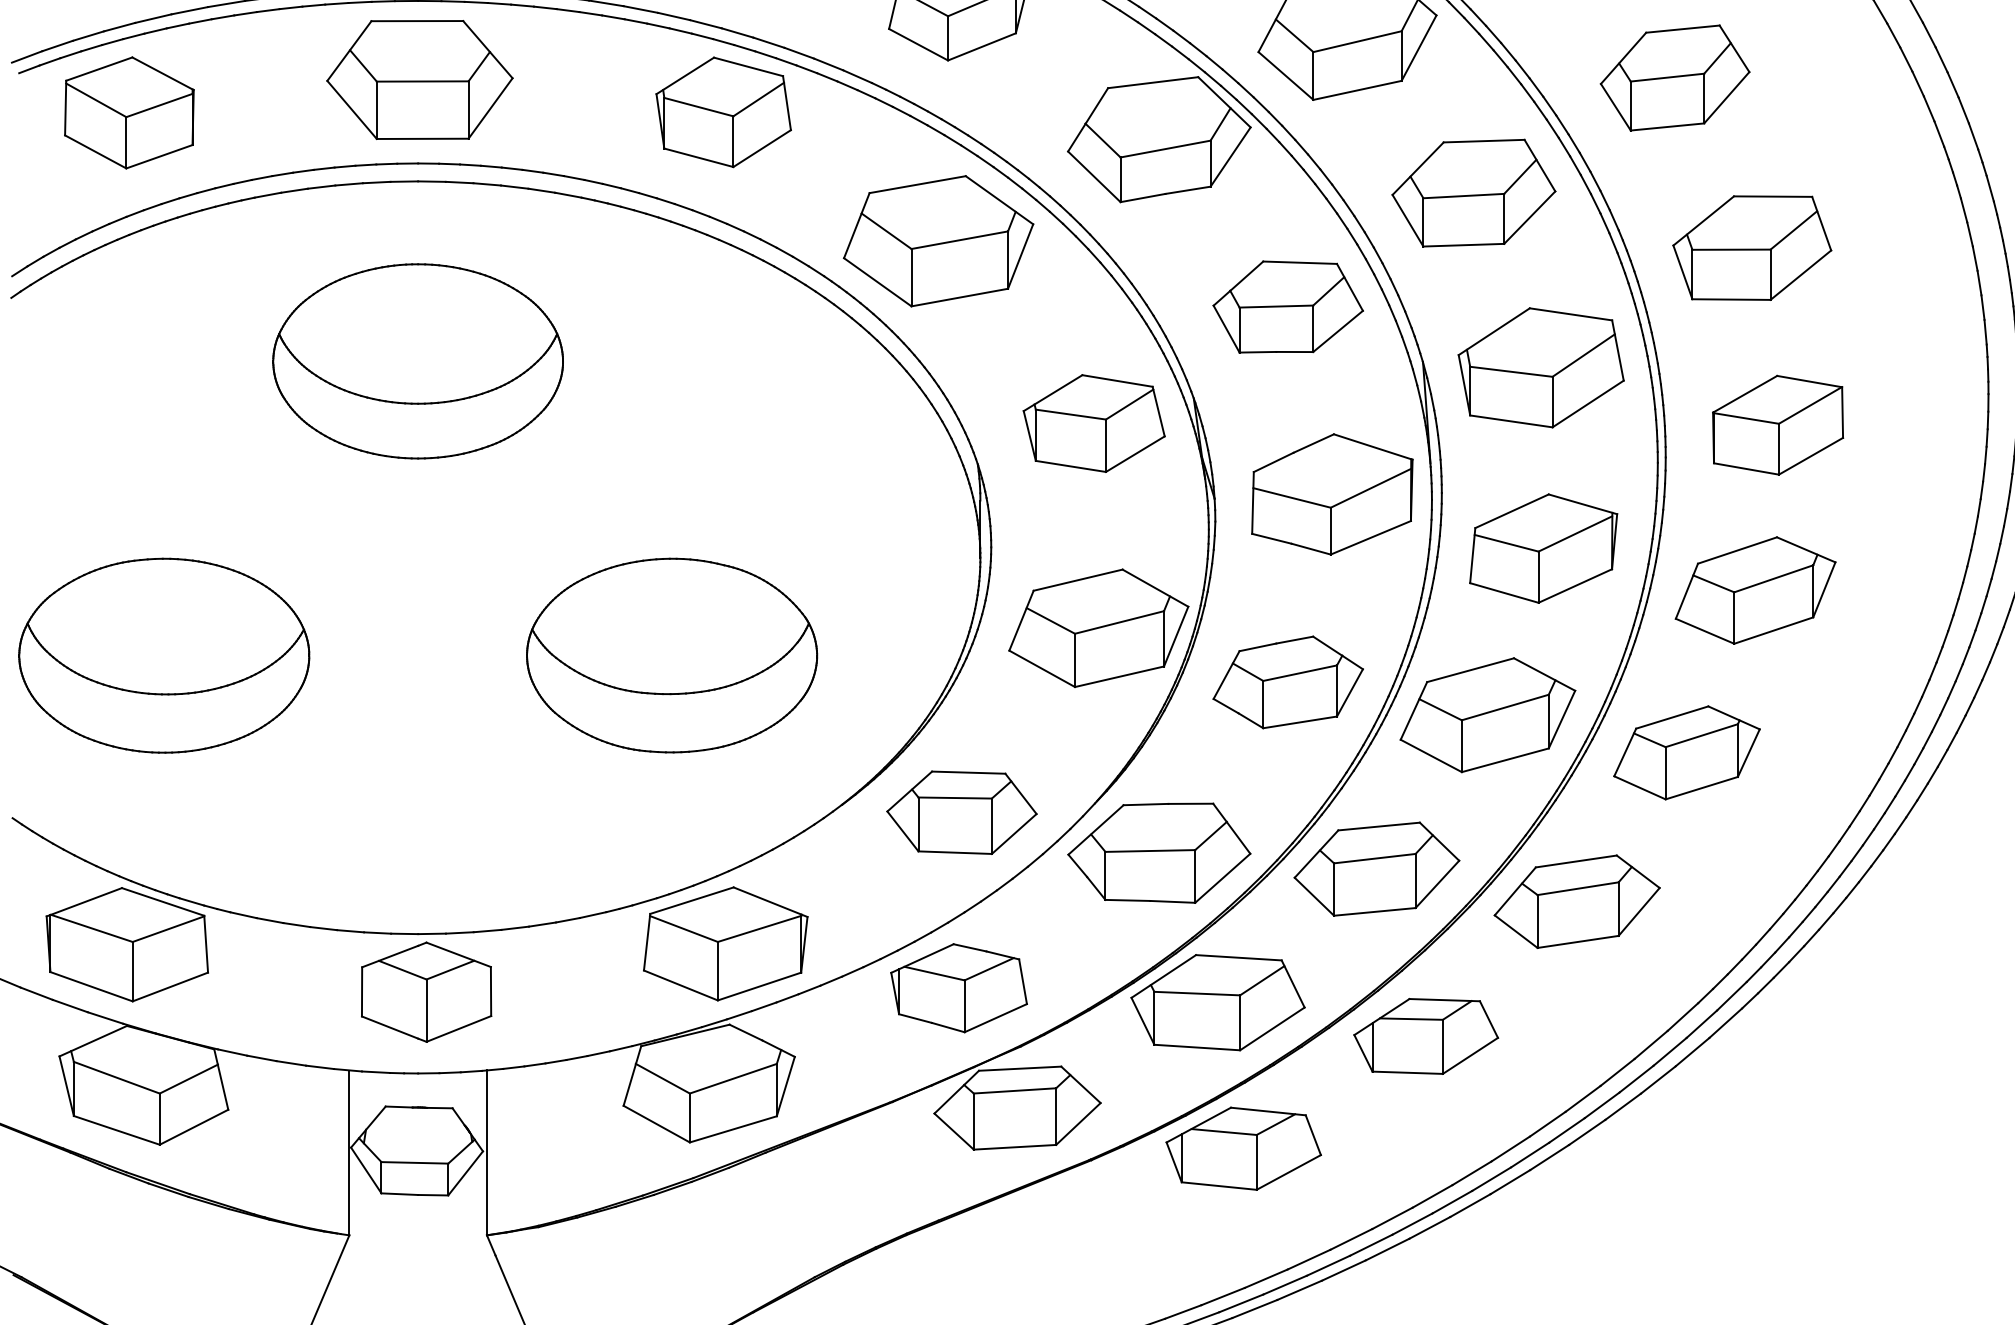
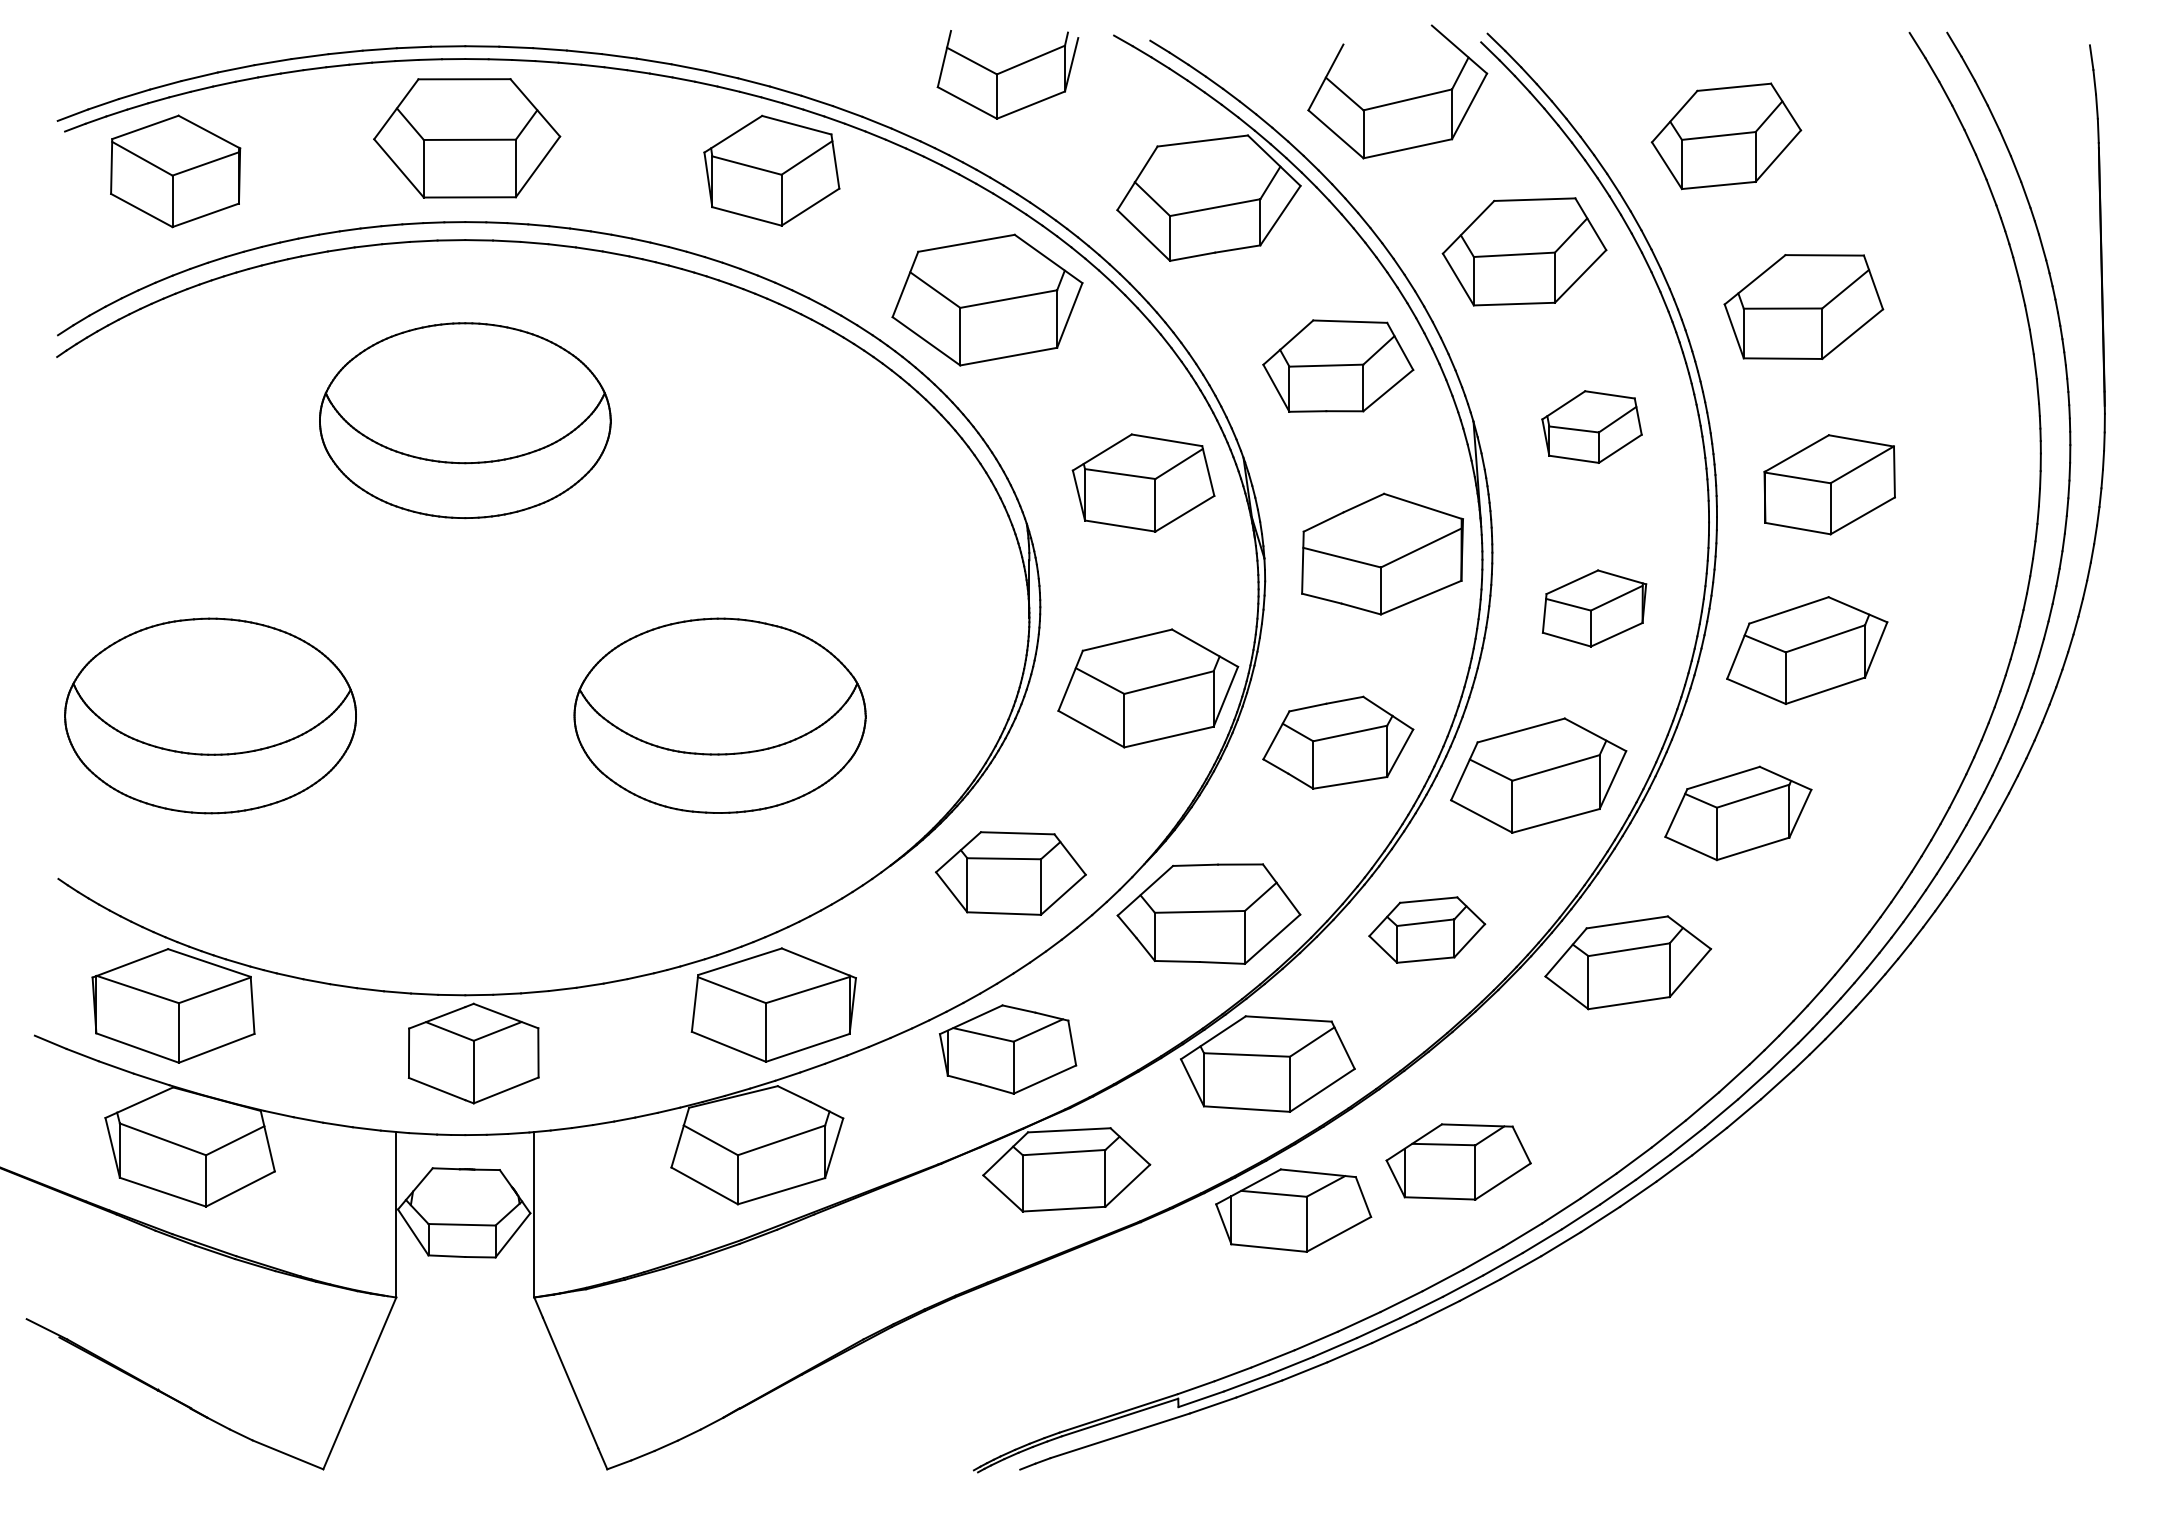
part: (1540, 367) -> (1591, 426), size x0.6
part: (1543, 548) -> (1594, 608), size x0.7
part: (1376, 868) -> (1426, 929), size x0.7
part: (1426, 1035) -> (1458, 1161), moved

